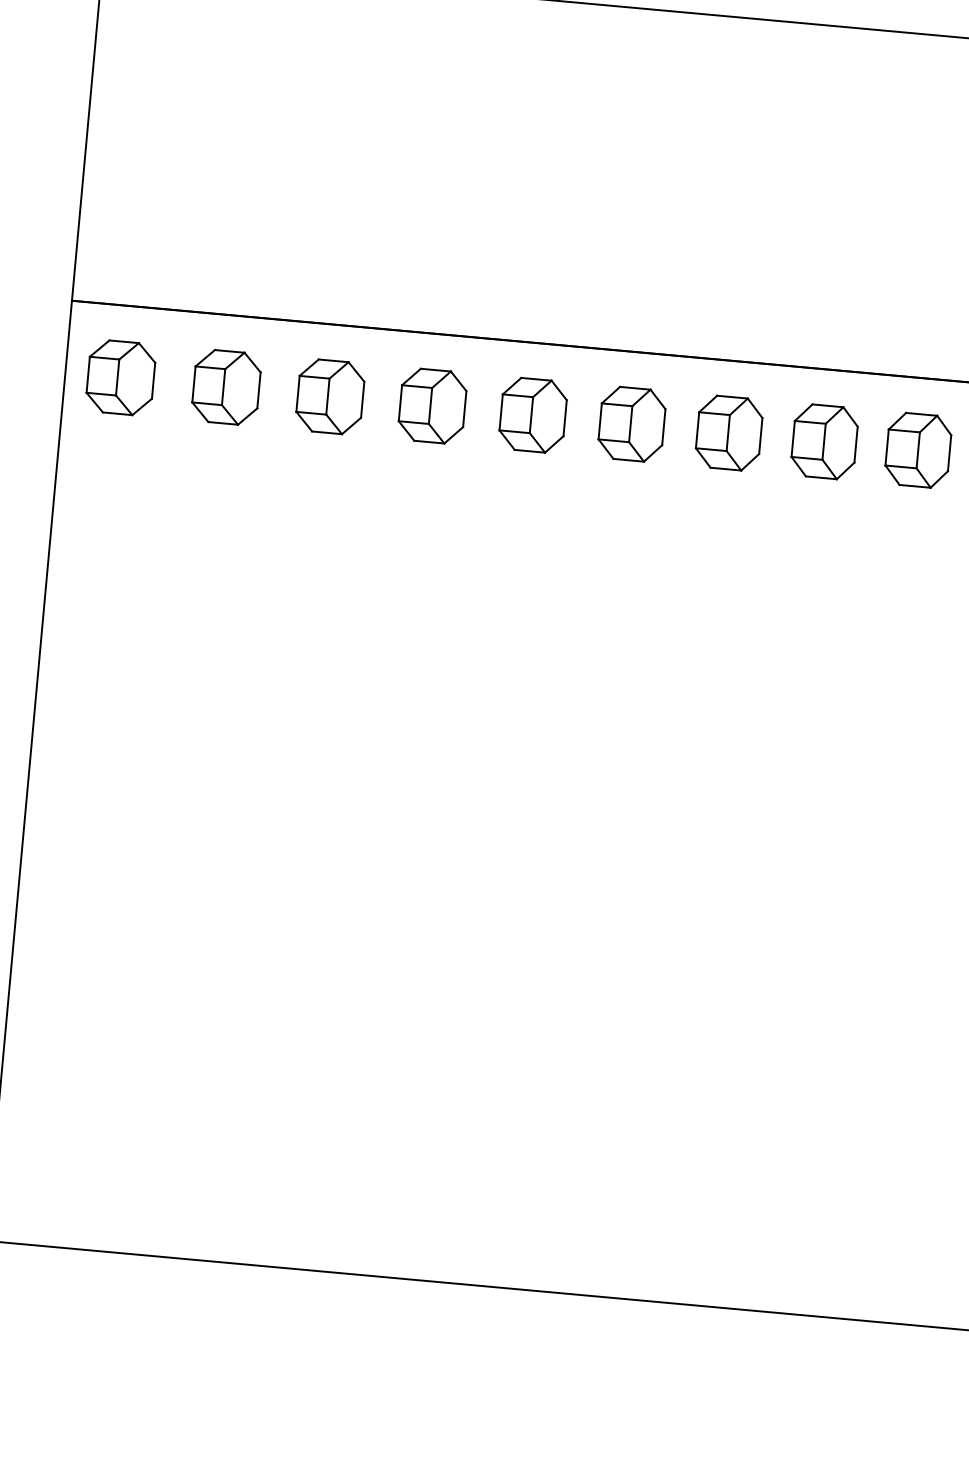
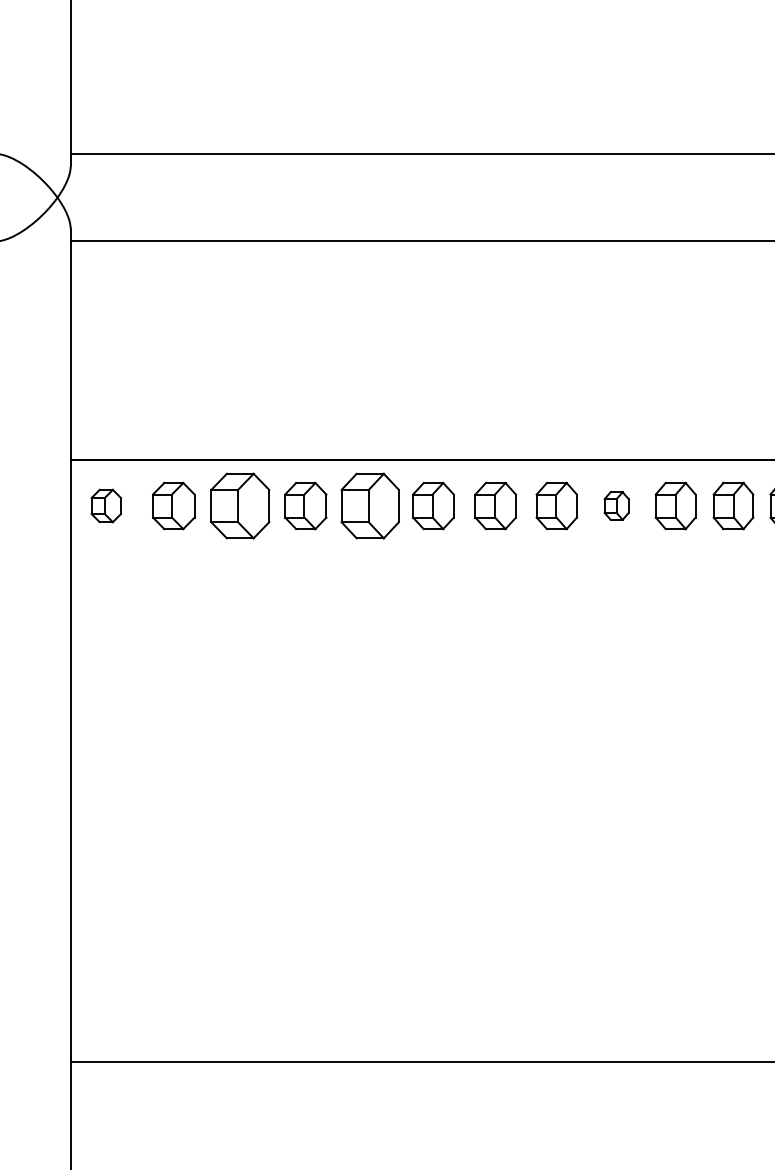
part: (121, 376) -> (106, 505), size x0.7
part: (330, 395) -> (240, 505), size x1.4
part: (532, 414) -> (369, 505), size x1.4
part: (917, 449) -> (616, 505), size x0.6

